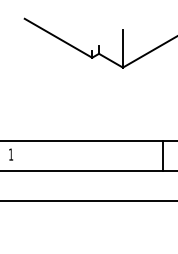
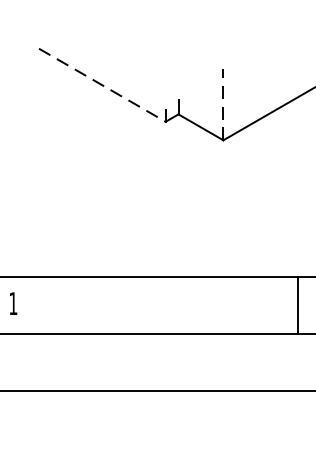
line: (58, 38) -> (102, 85), solid -> dashed
line: (122, 48) -> (222, 104), solid -> dashed

